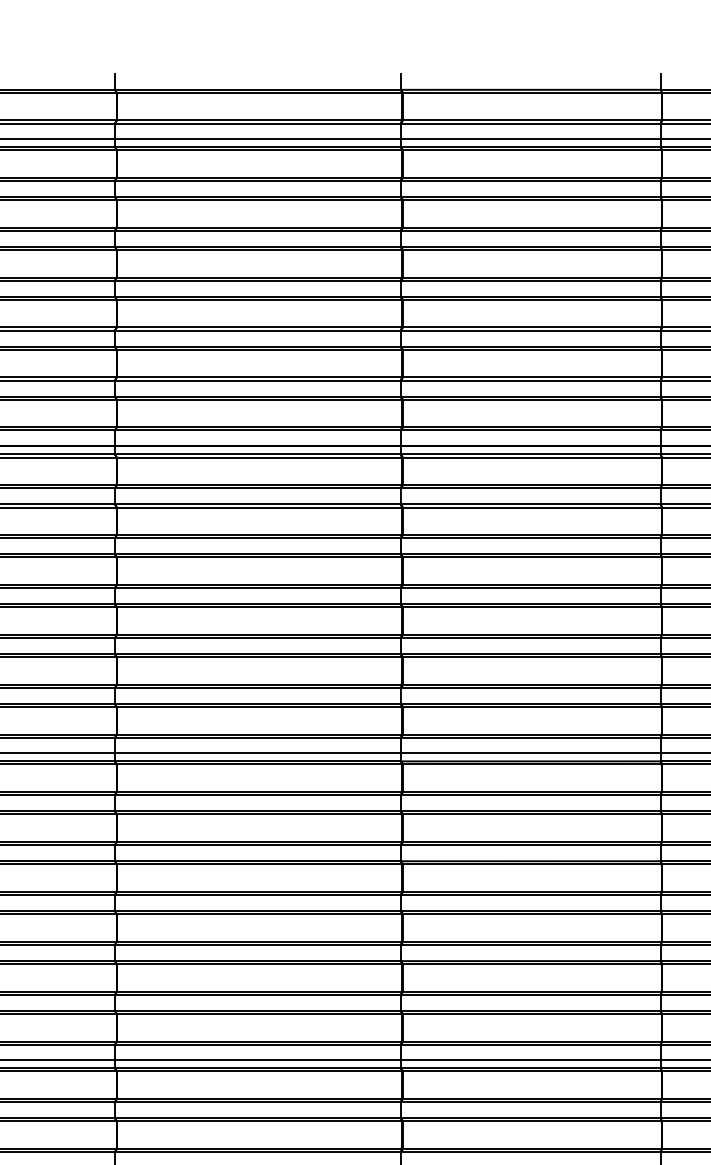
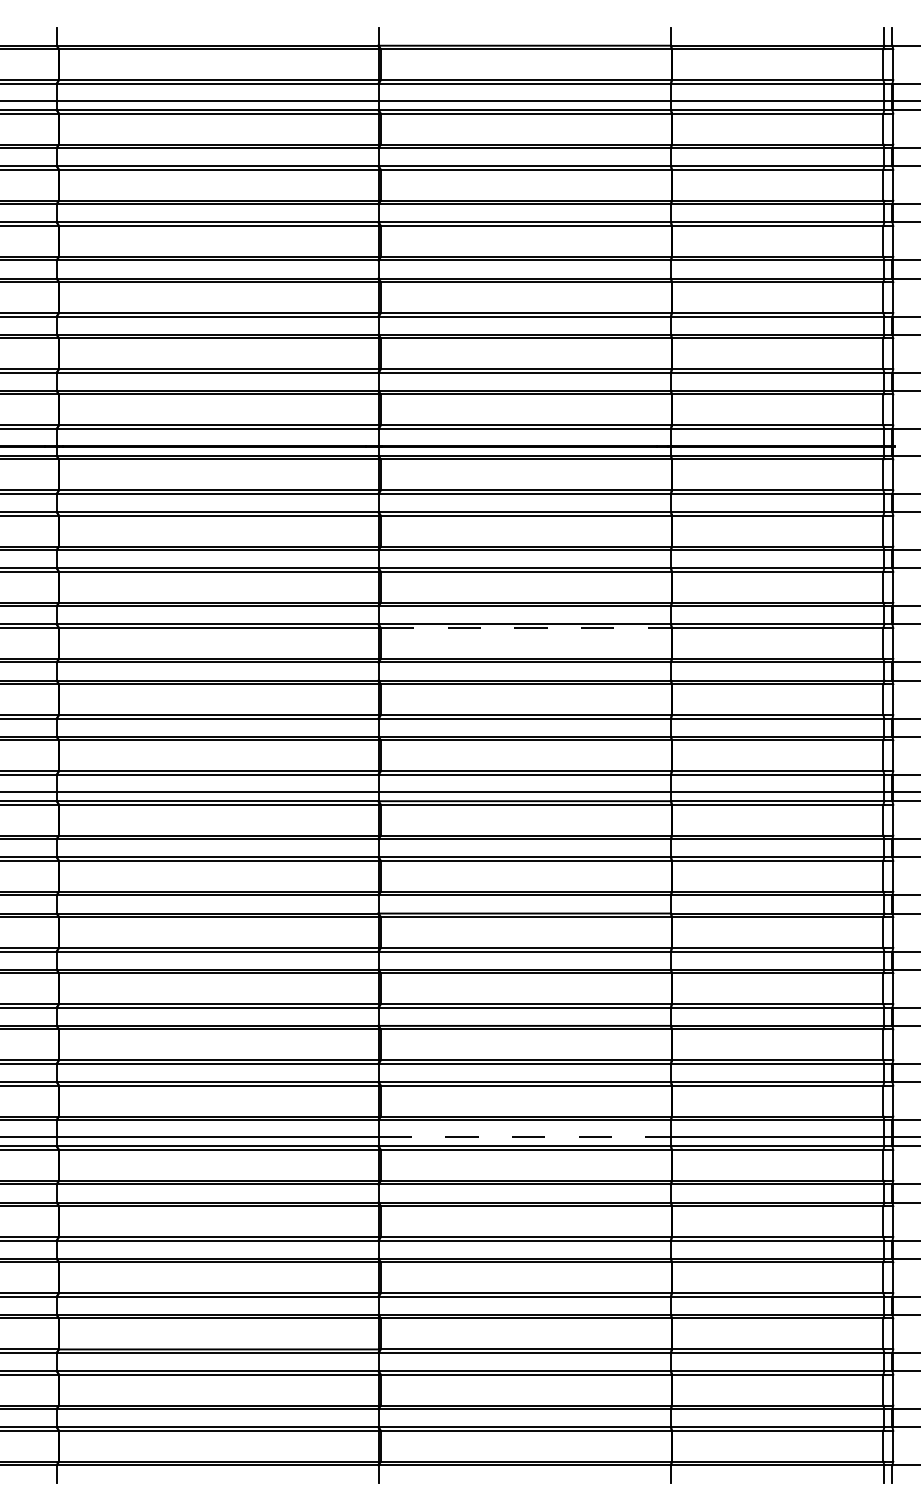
line: (532, 607) -> (526, 628), solid -> dashed
line: (531, 1060) -> (525, 1137), solid -> dashed

